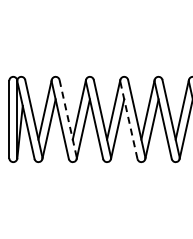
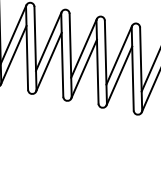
line: (68, 118) -> (35, 48), dashed -> solid
line: (128, 120) -> (97, 62), dashed -> solid

